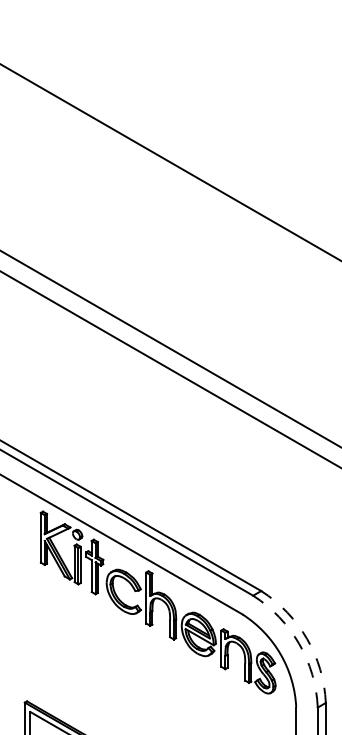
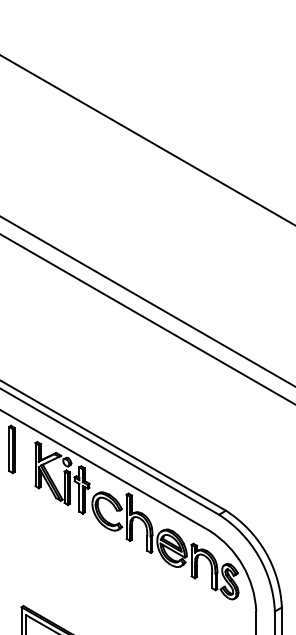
part: (13, 519) -> (11, 448), added
arc: (307, 639) -> (266, 552), dashed -> solid
arc: (299, 643) -> (259, 556), dashed -> solid

